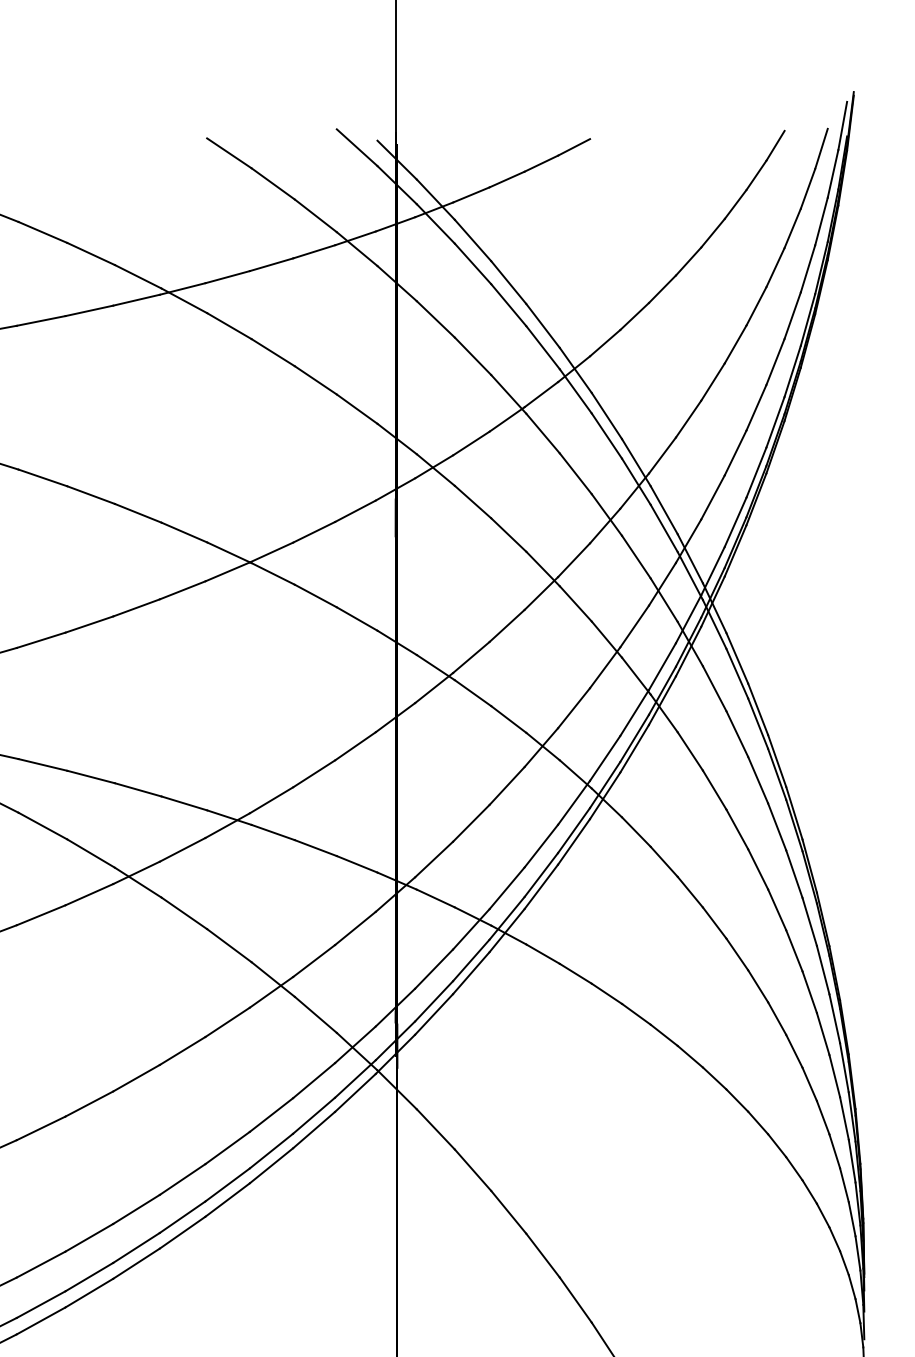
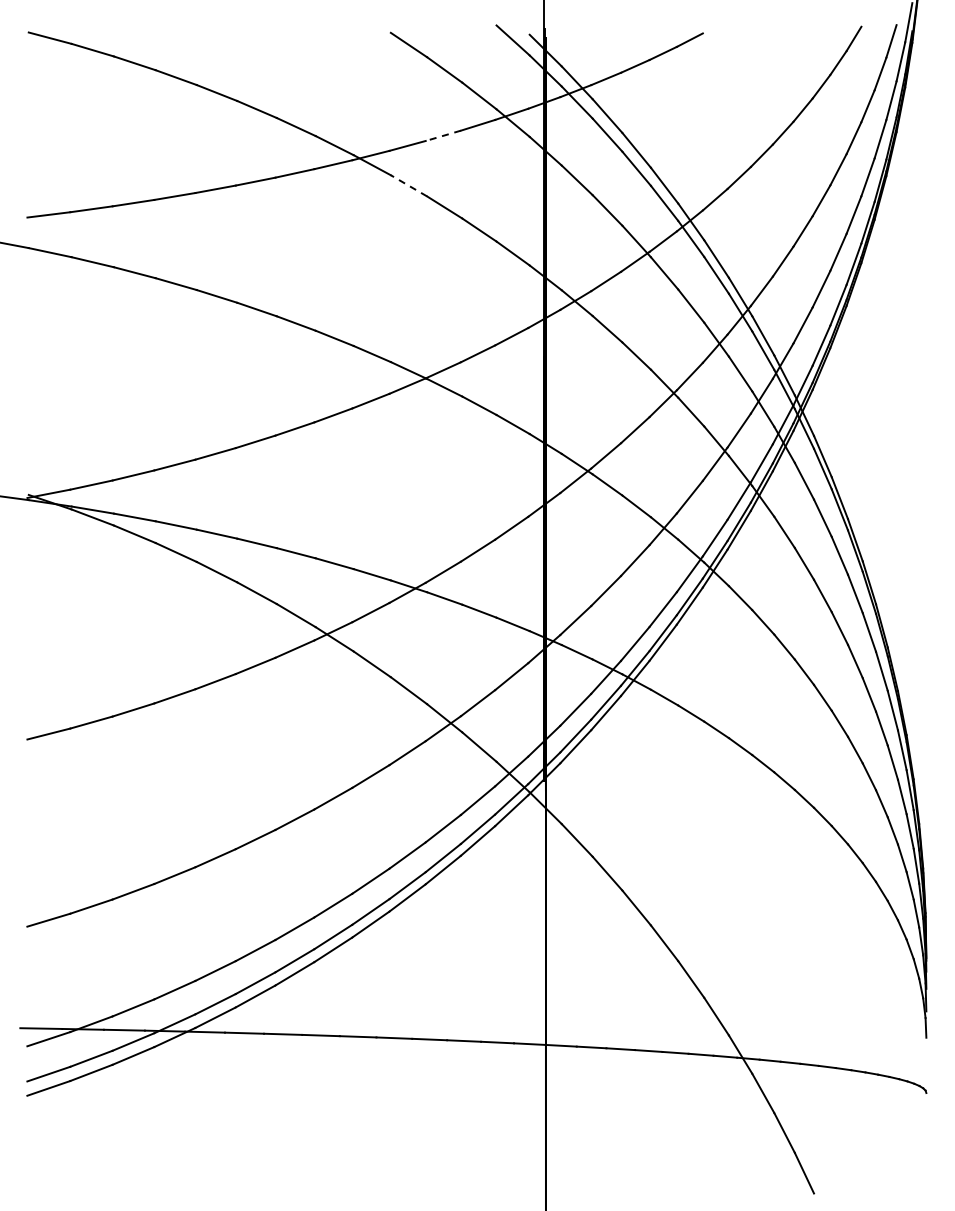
line: (270, 264) -> (442, 135), solid -> dashed
line: (230, 325) -> (409, 185), solid -> dashed

